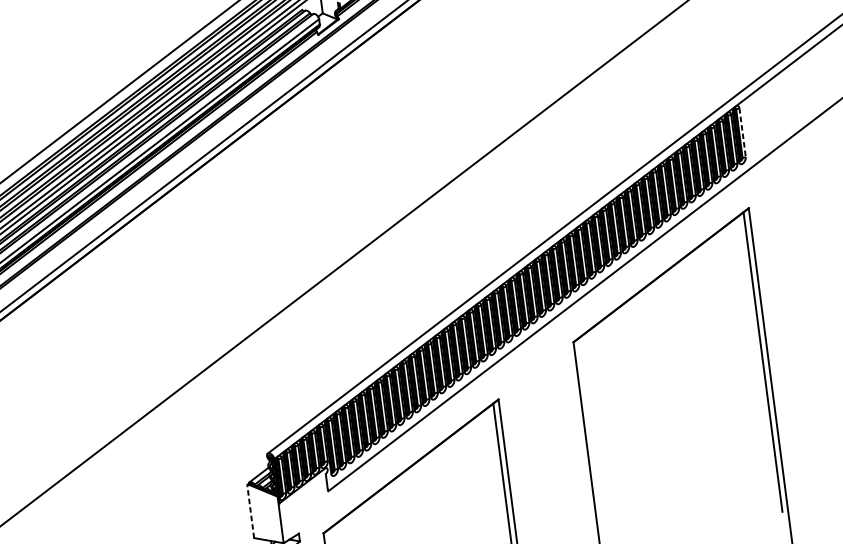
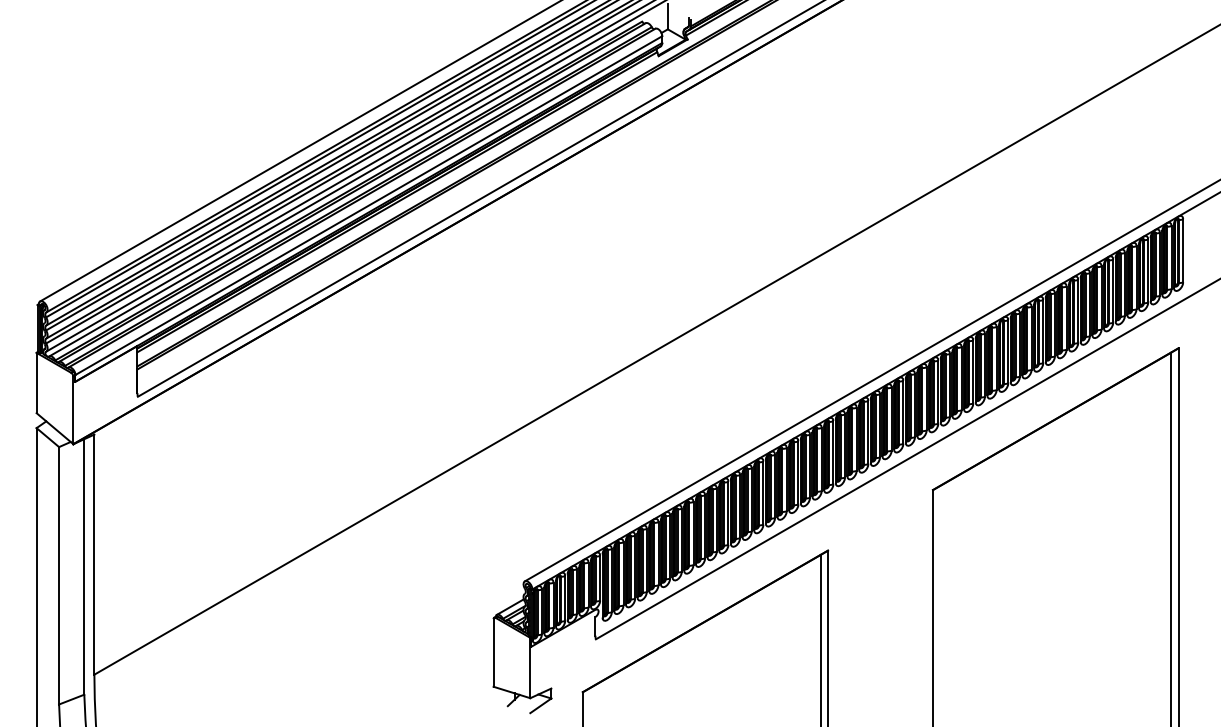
line: (742, 132) -> (1183, 250), dashed -> solid
line: (250, 511) -> (493, 652), dashed -> solid

